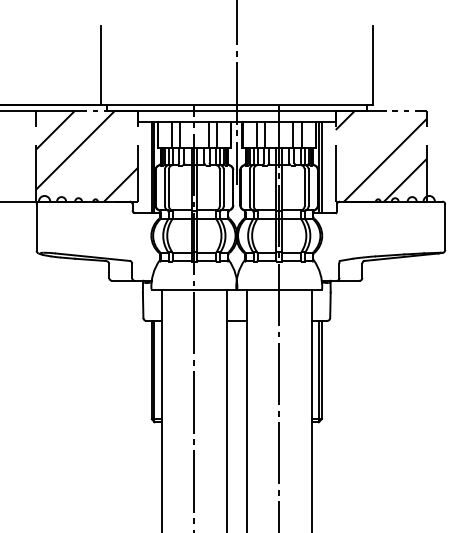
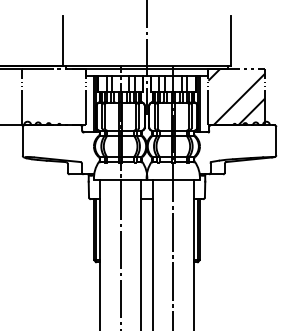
hatch: (86, 156) -> (53, 97), removed

